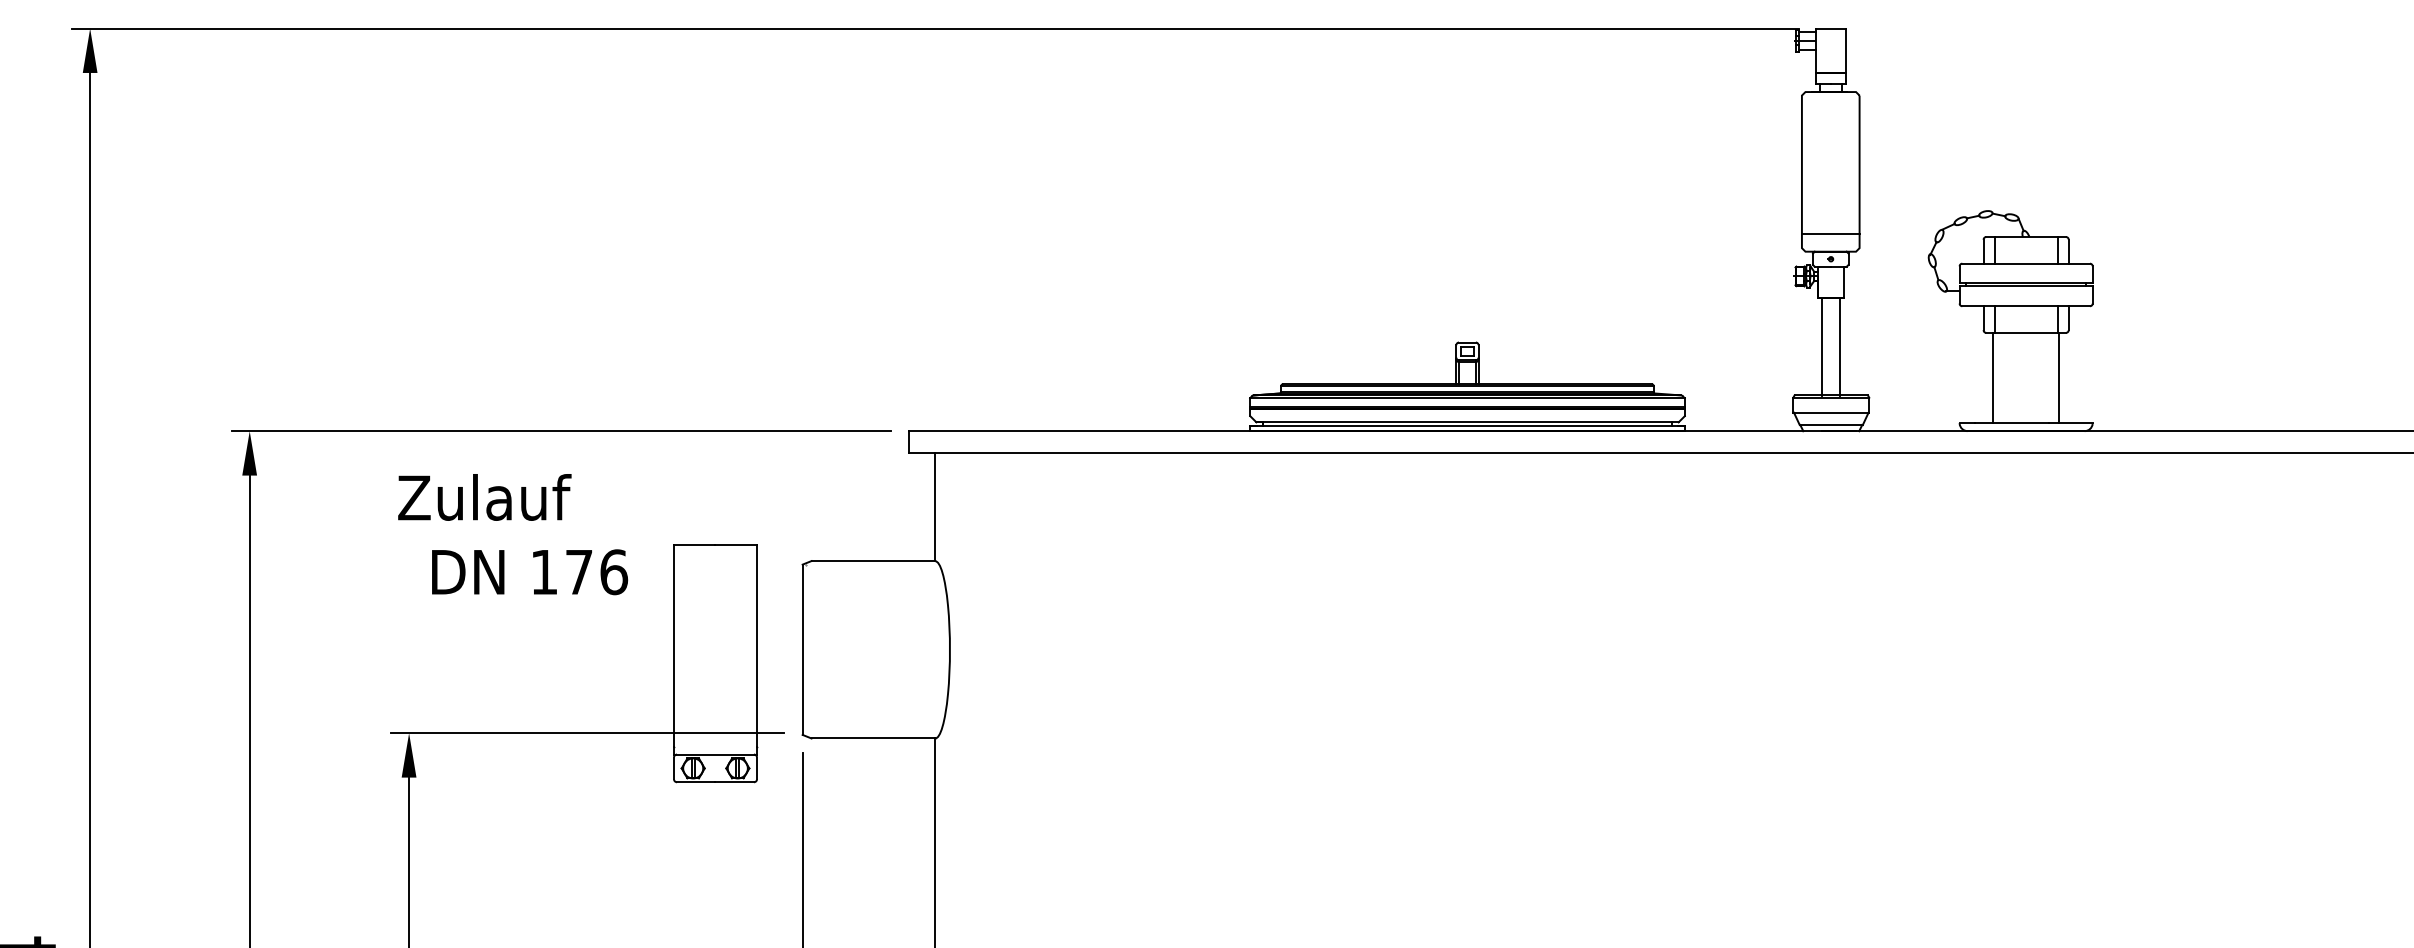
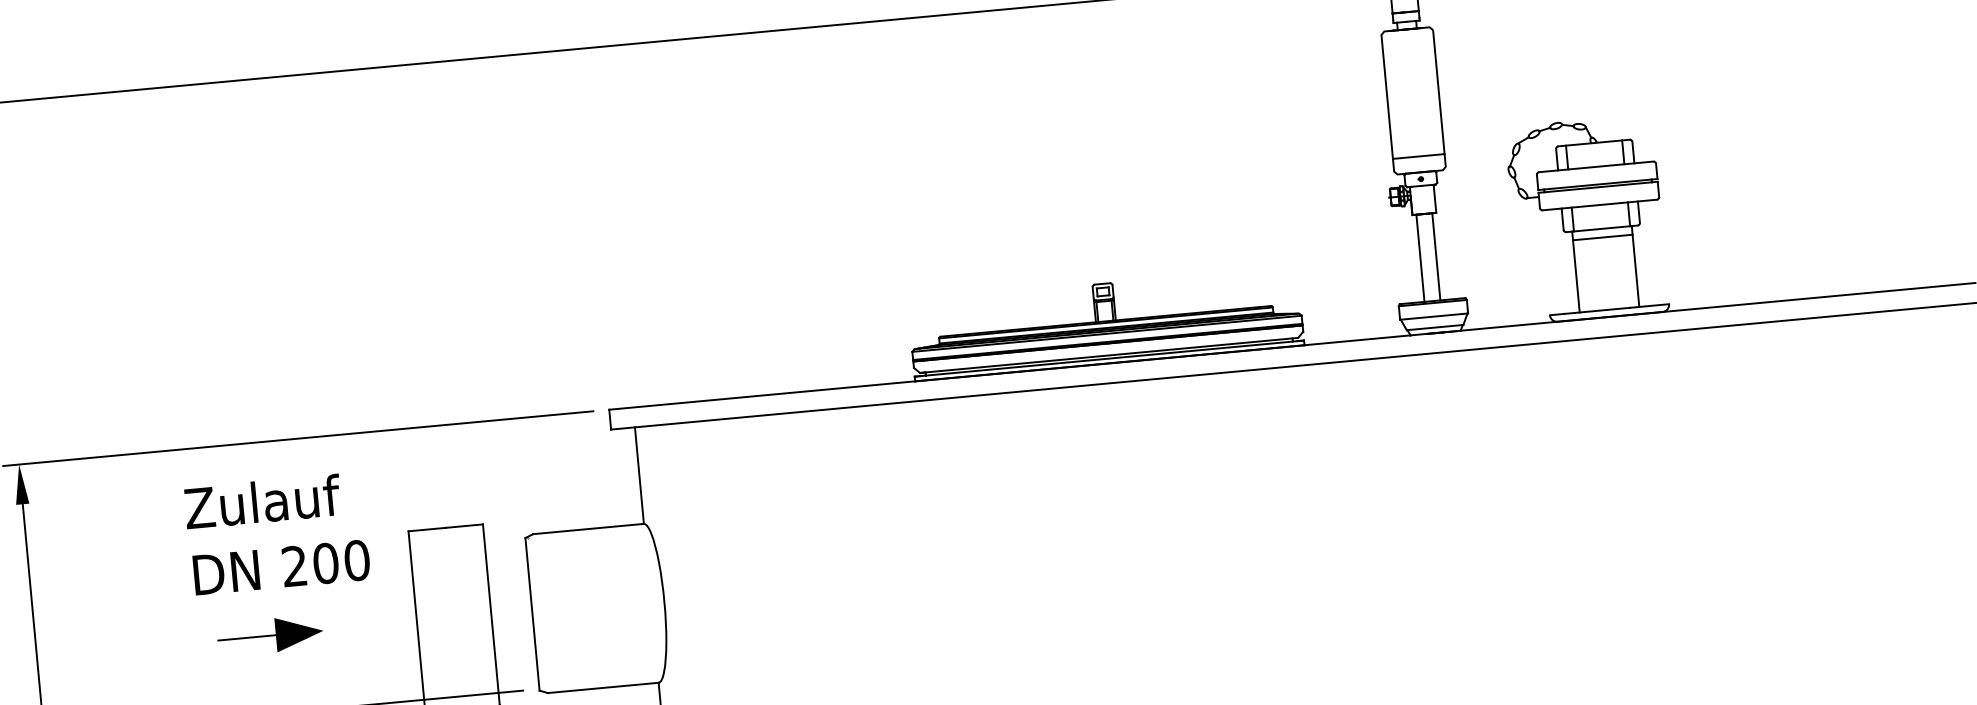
line: (2025, 342) -> (1602, 237), added
text: (484, 497) -> (262, 501), moved
text: (579, 572) -> (326, 563), 176 -> 200
part: (510, 646) -> (270, 635), added

